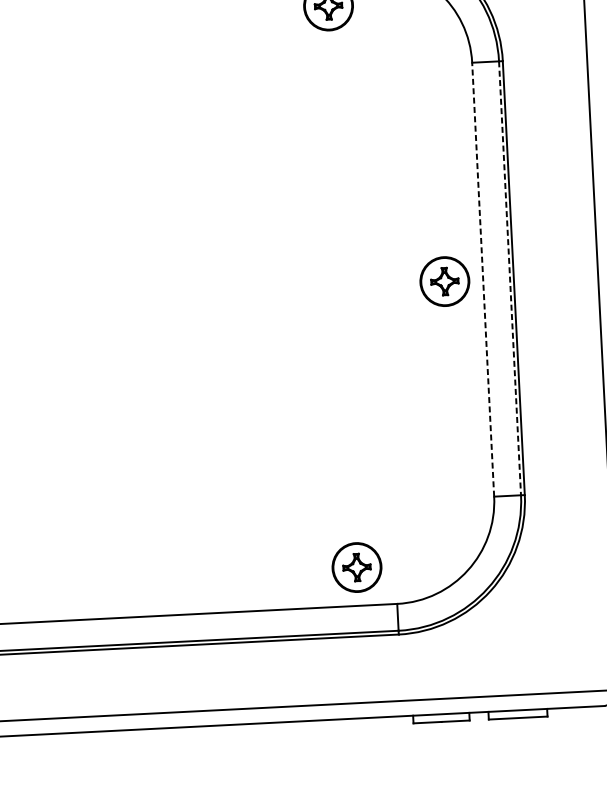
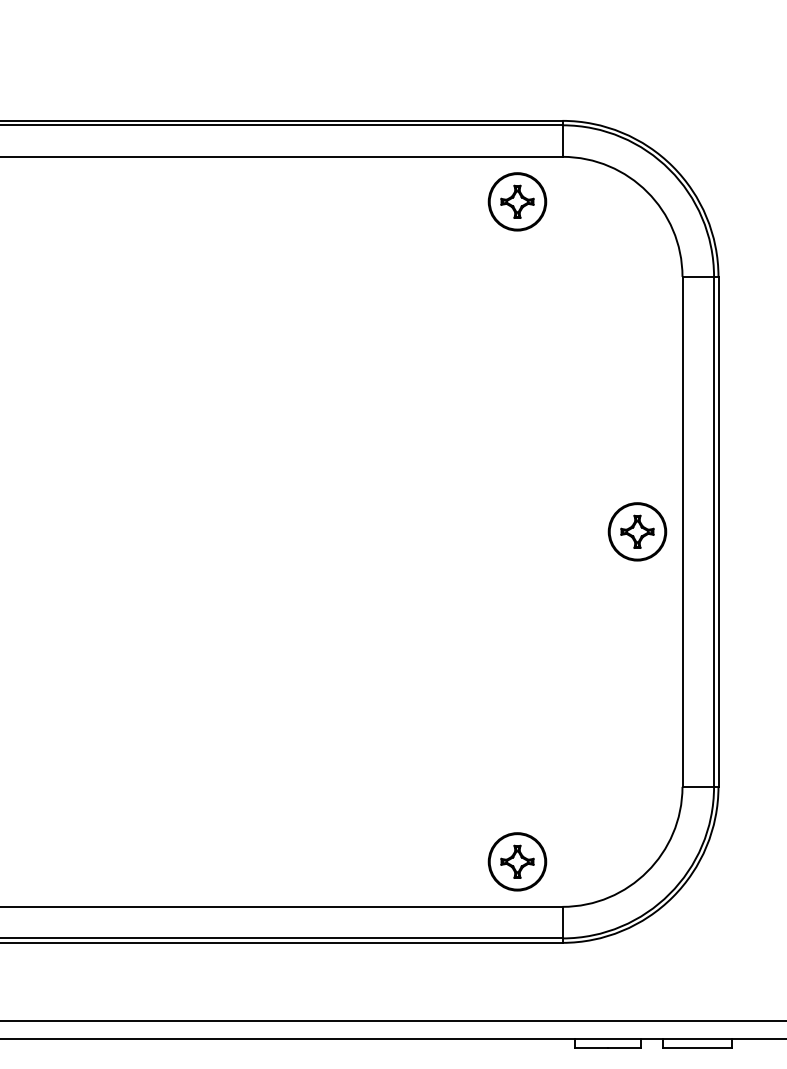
line: (510, 277) -> (714, 531), dashed -> solid
line: (483, 279) -> (682, 531), dashed -> solid

